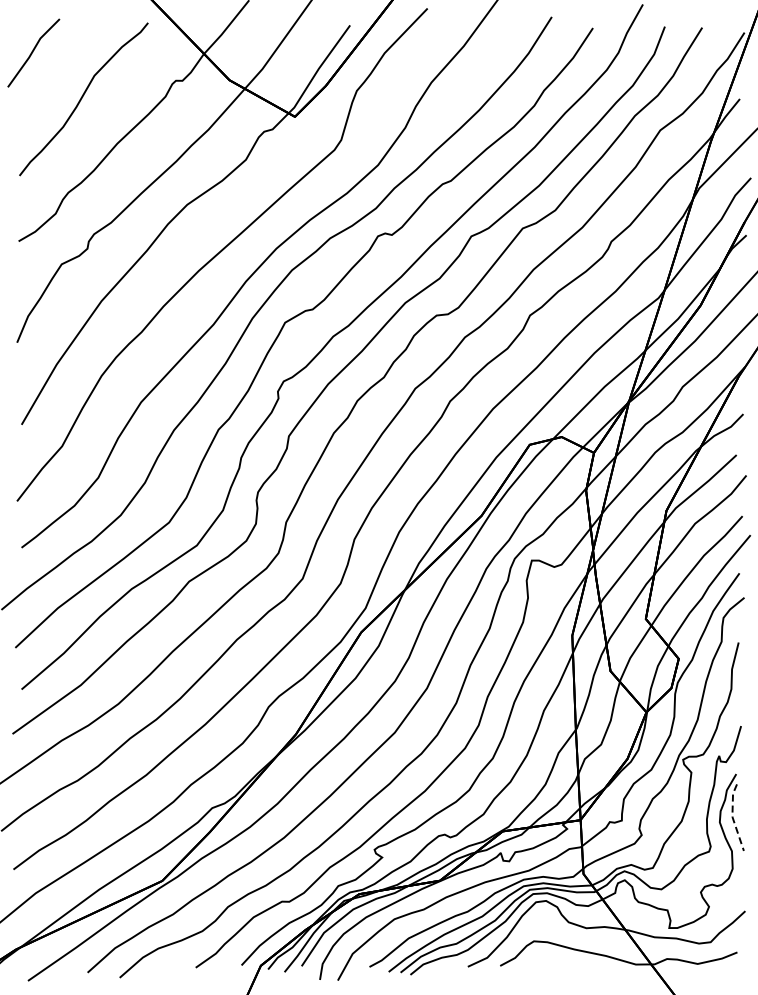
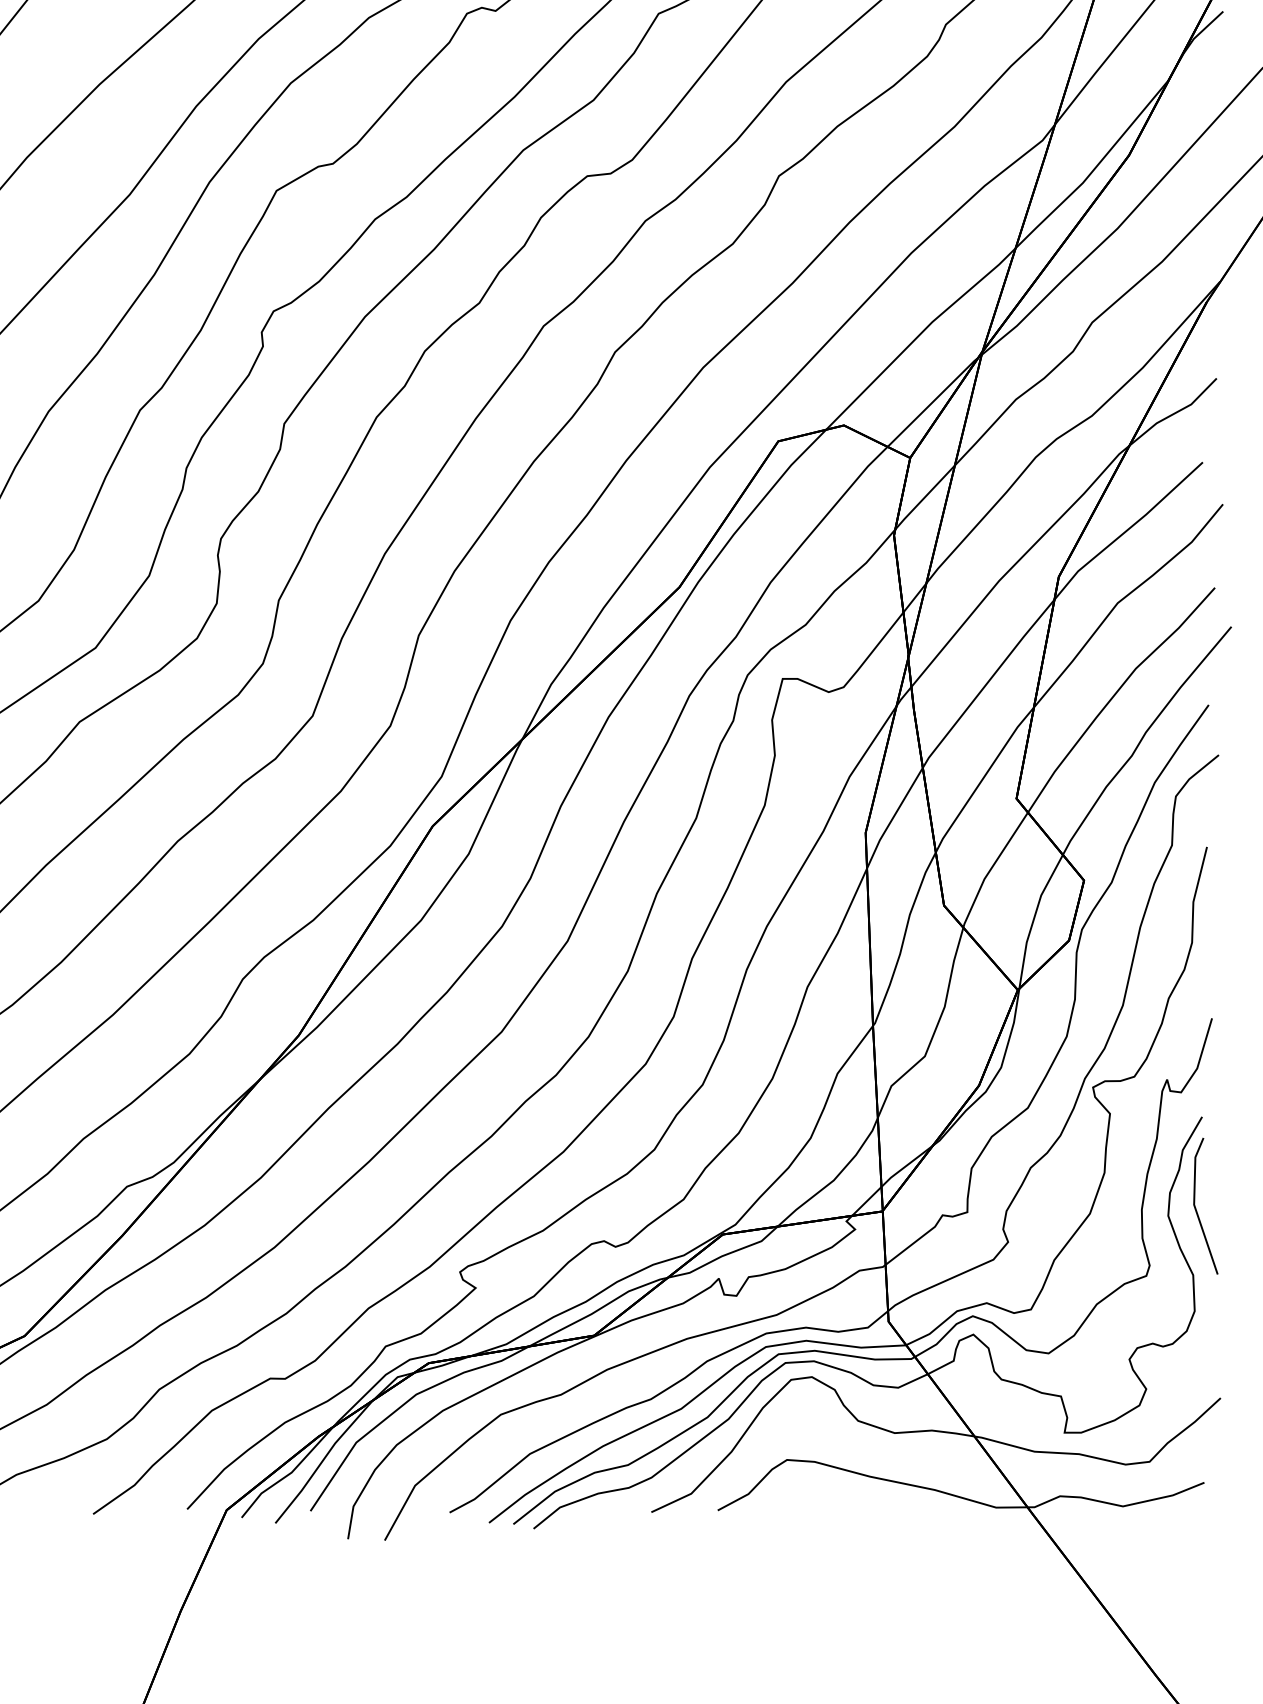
line: (732, 816) -> (1194, 1203), dashed -> solid

